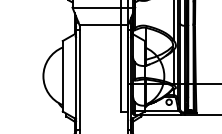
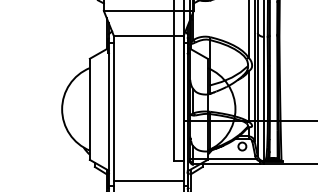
line: (103, 126) -> (148, 181), added

